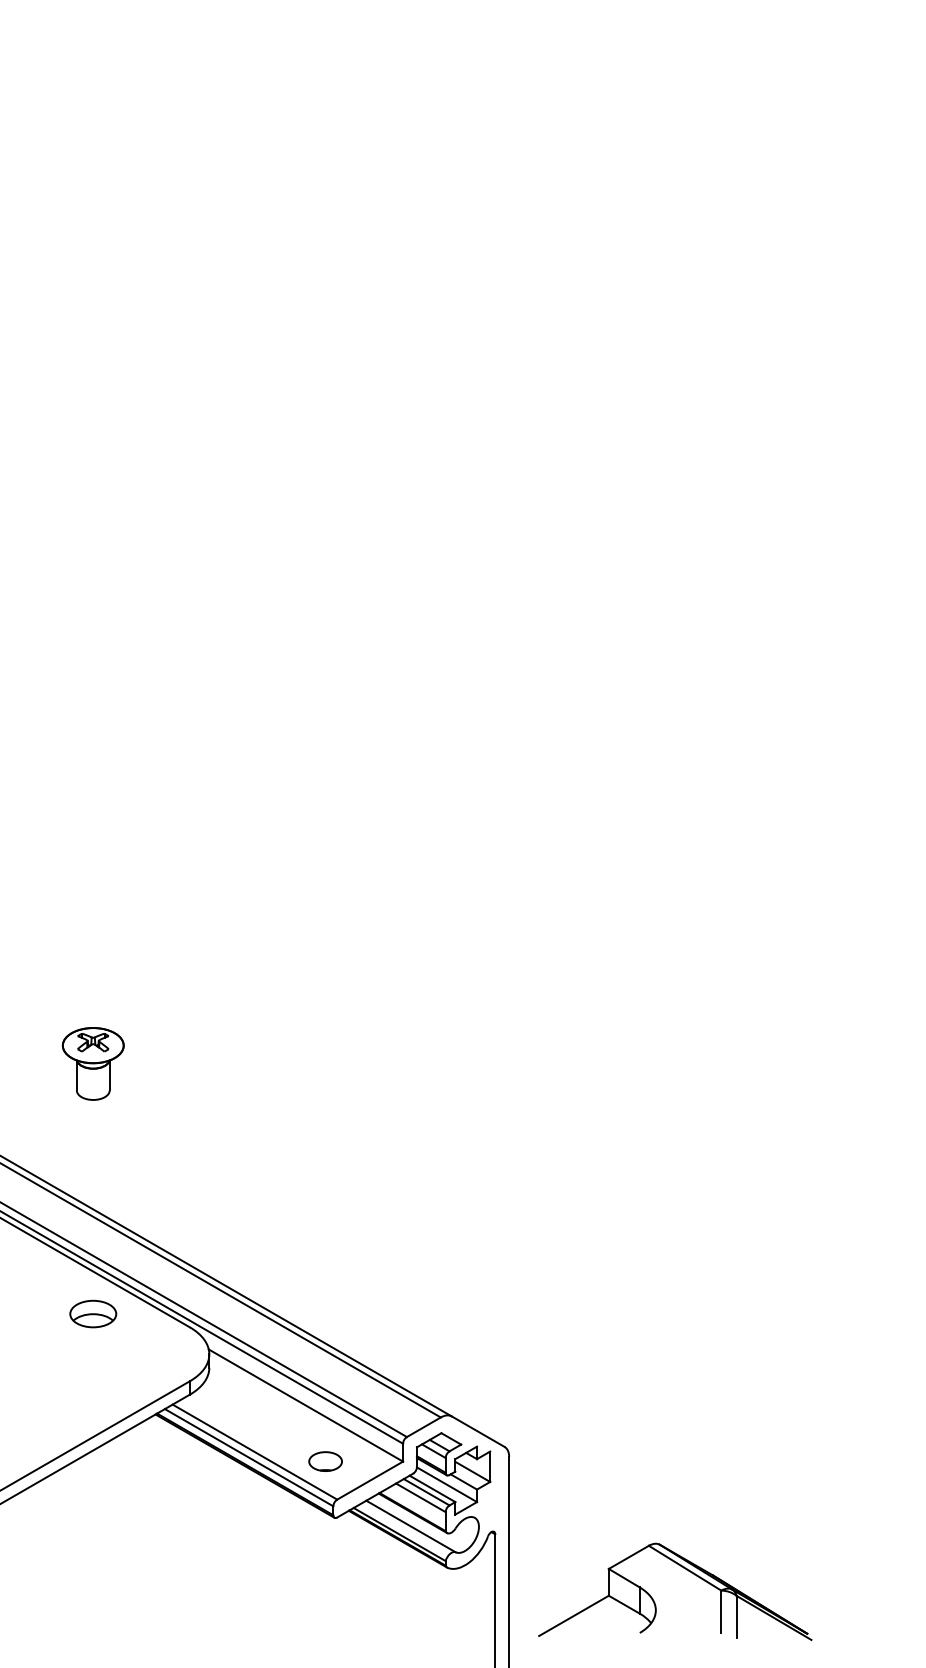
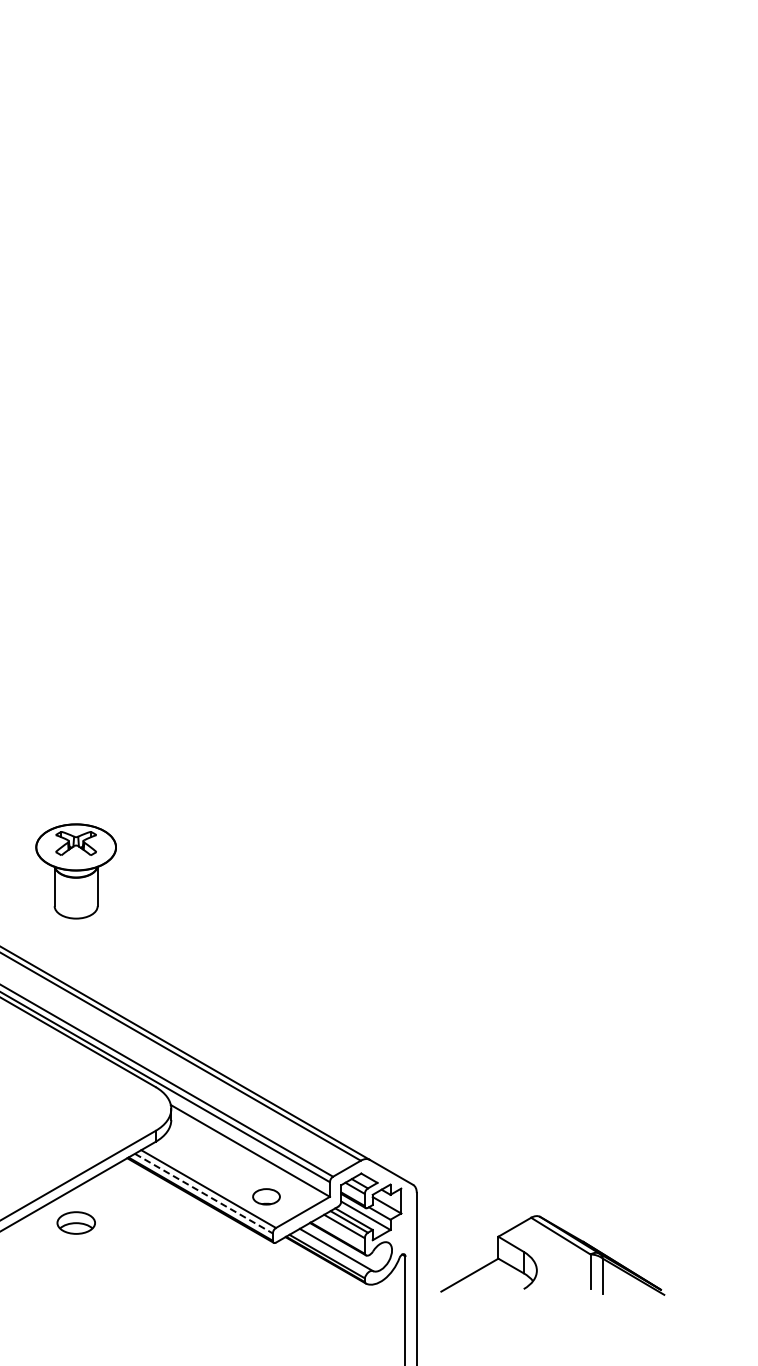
part: (93, 1063) -> (76, 870), size x1.6
part: (92, 1313) -> (75, 1222), moved
line: (248, 1457) -> (203, 1193), solid -> dashed
part: (655, 1601) -> (536, 1263), moved

